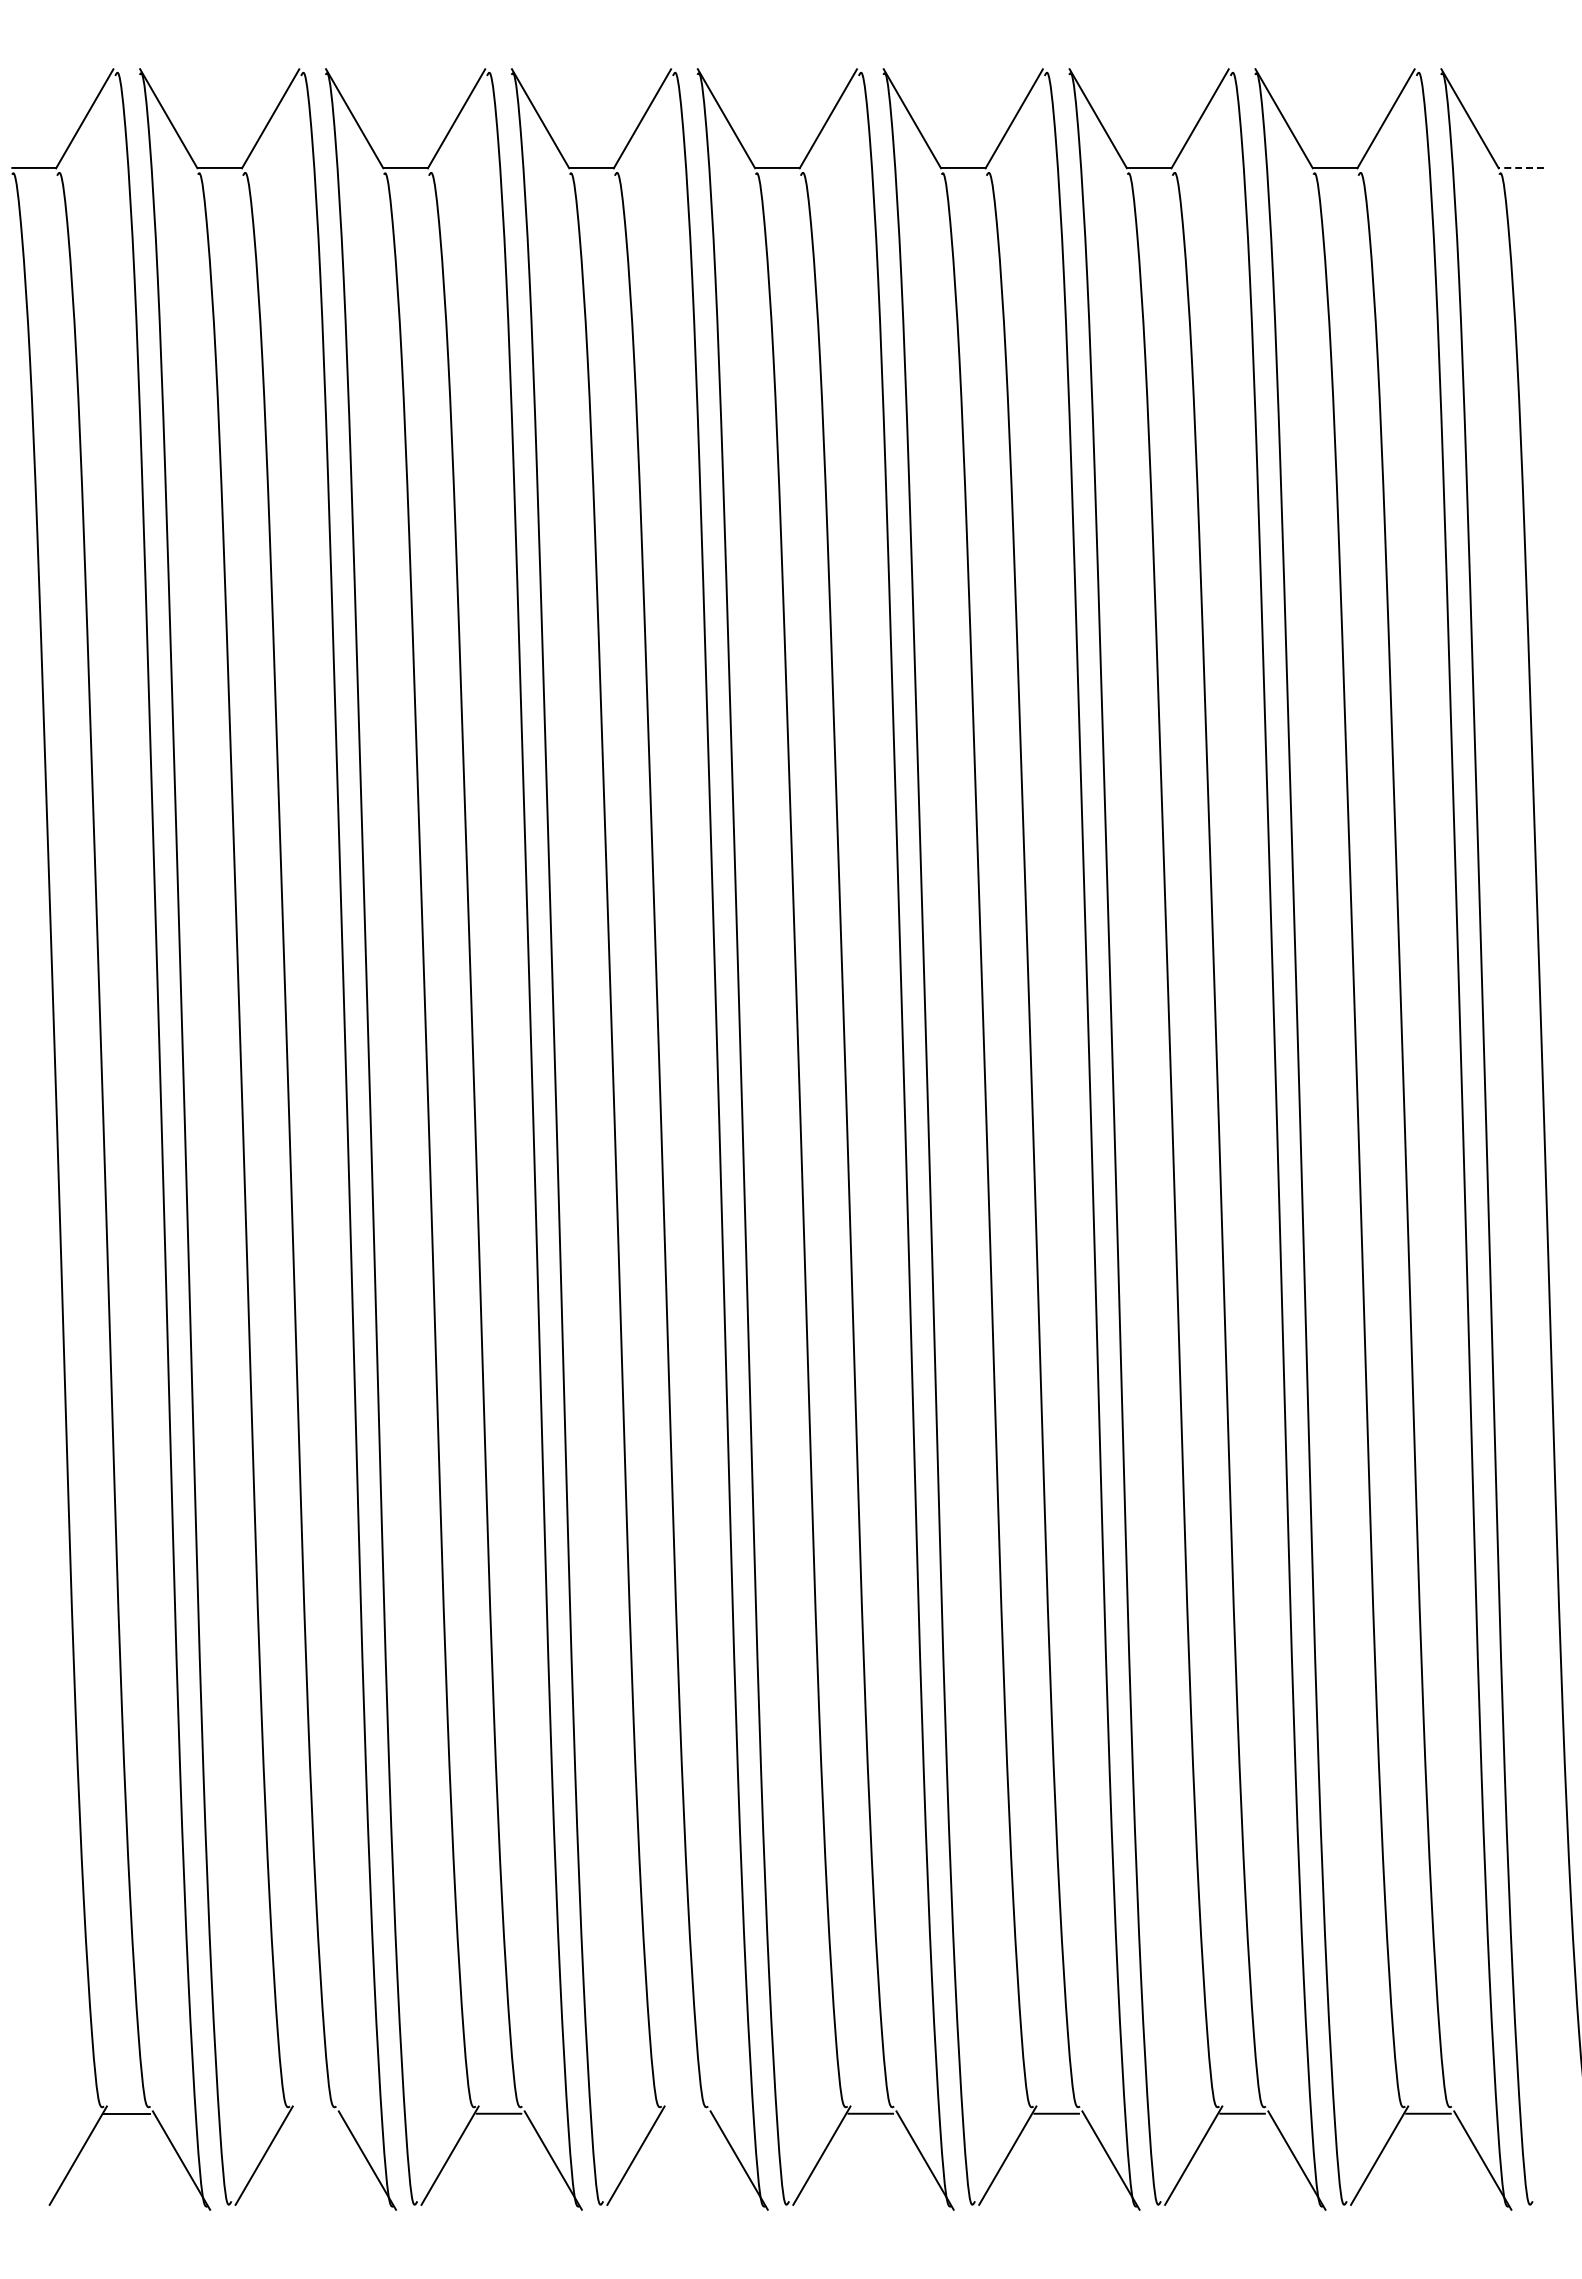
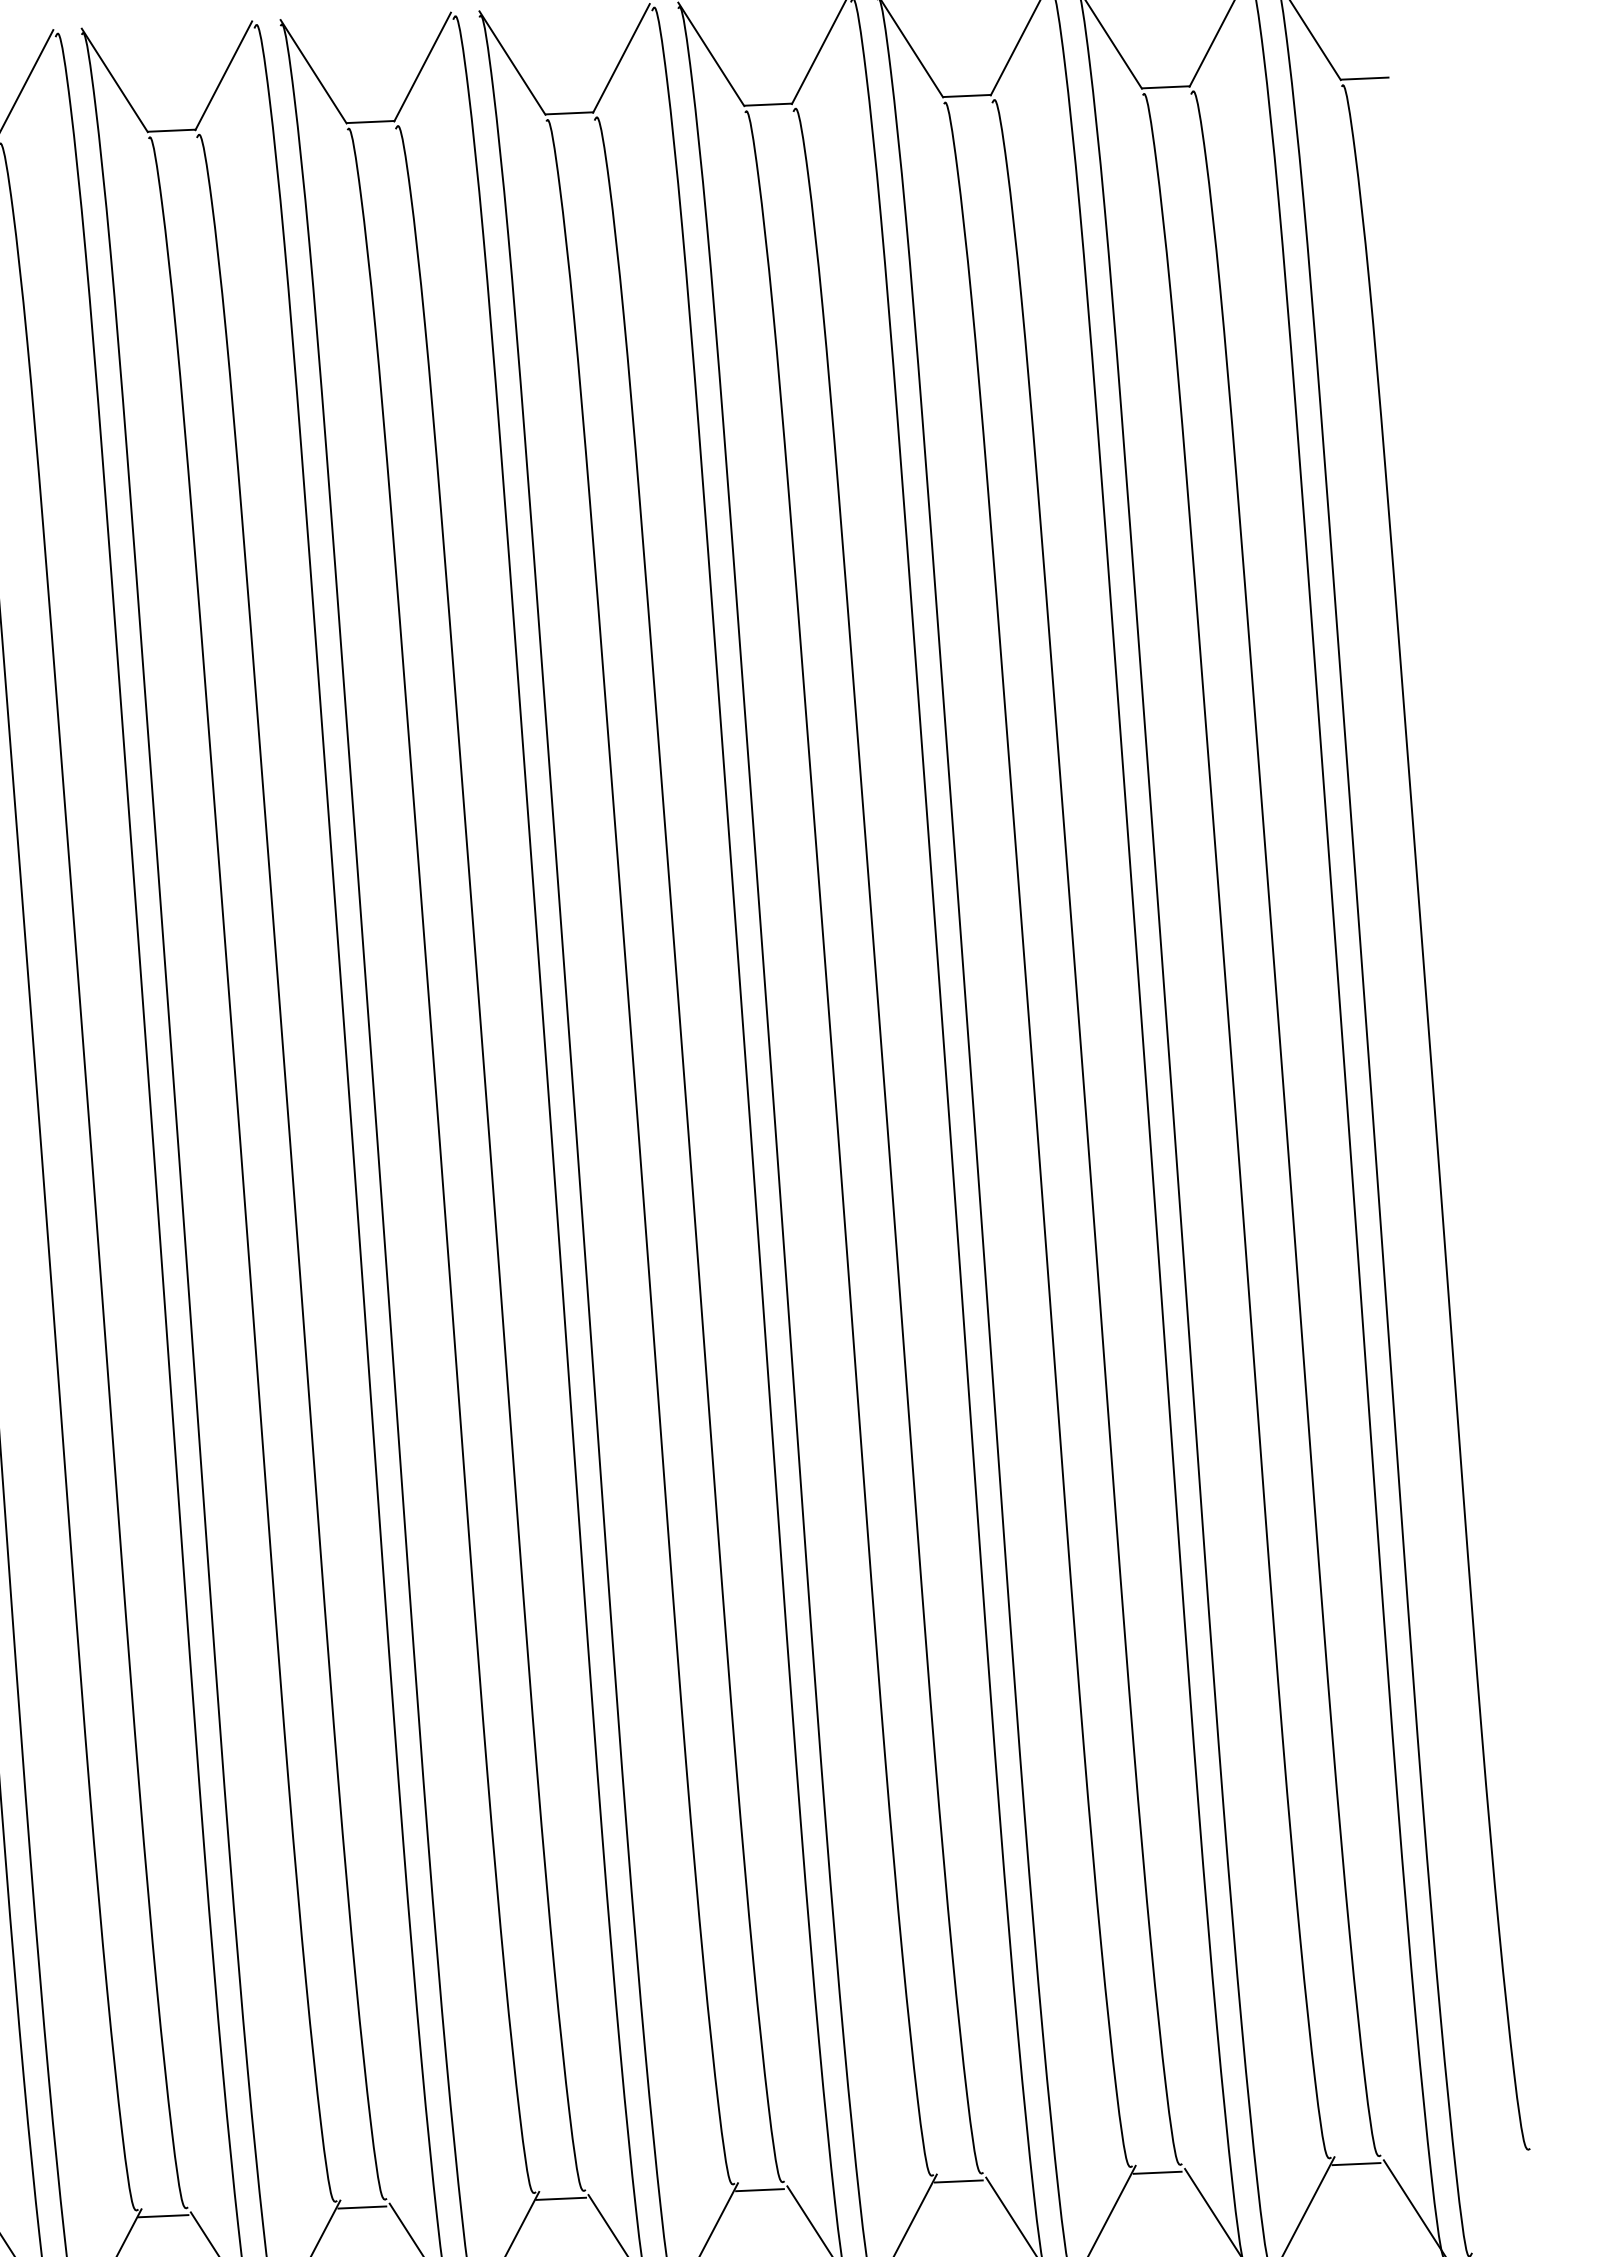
line: (1521, 167) -> (1365, 78), dashed -> solid
line: (312, 2113) -> (162, 2215), added
line: (684, 2113) -> (560, 2198), added

